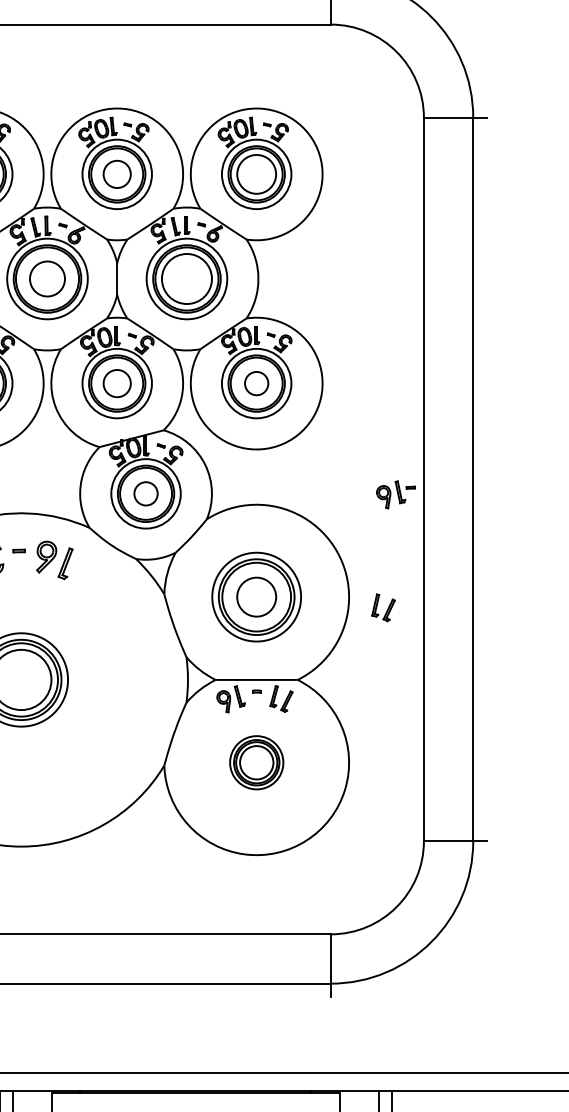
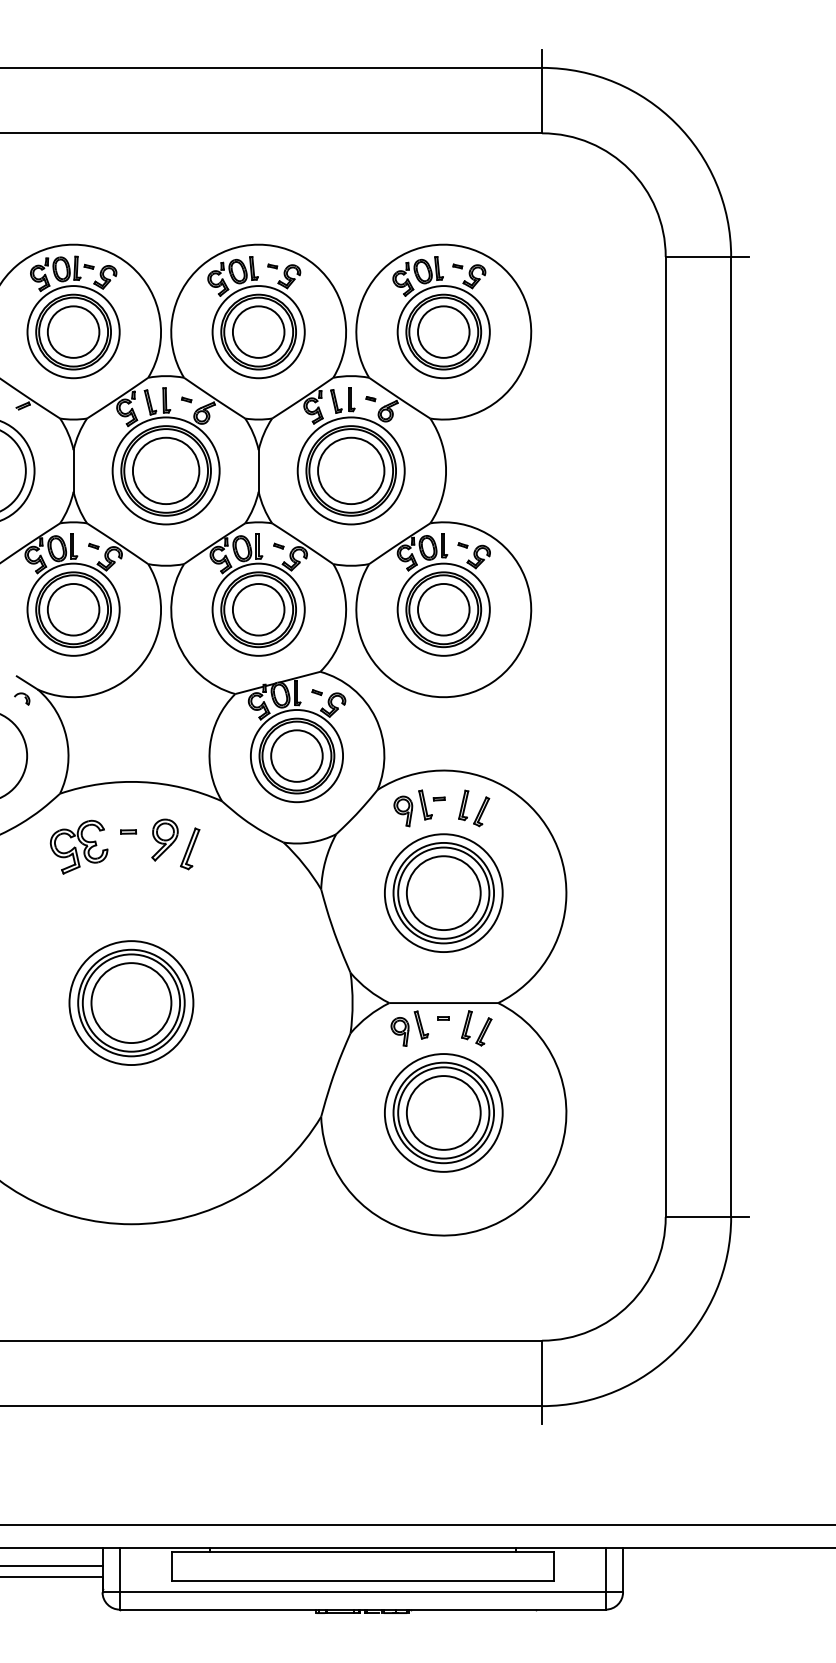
circle: (117, 173) -> (258, 331), size x1.43
circle: (47, 278) -> (165, 470), size x1.43
circle: (117, 383) -> (258, 609), size x1.43
circle: (256, 383) -> (443, 609), size x1.67
circle: (145, 493) -> (296, 755), size x1.67
part: (395, 494) -> (419, 808), moved
circle: (256, 597) -> (443, 893), size x1.43
part: (383, 607) -> (474, 808), moved
part: (256, 762) -> (443, 1112), size x1.67

